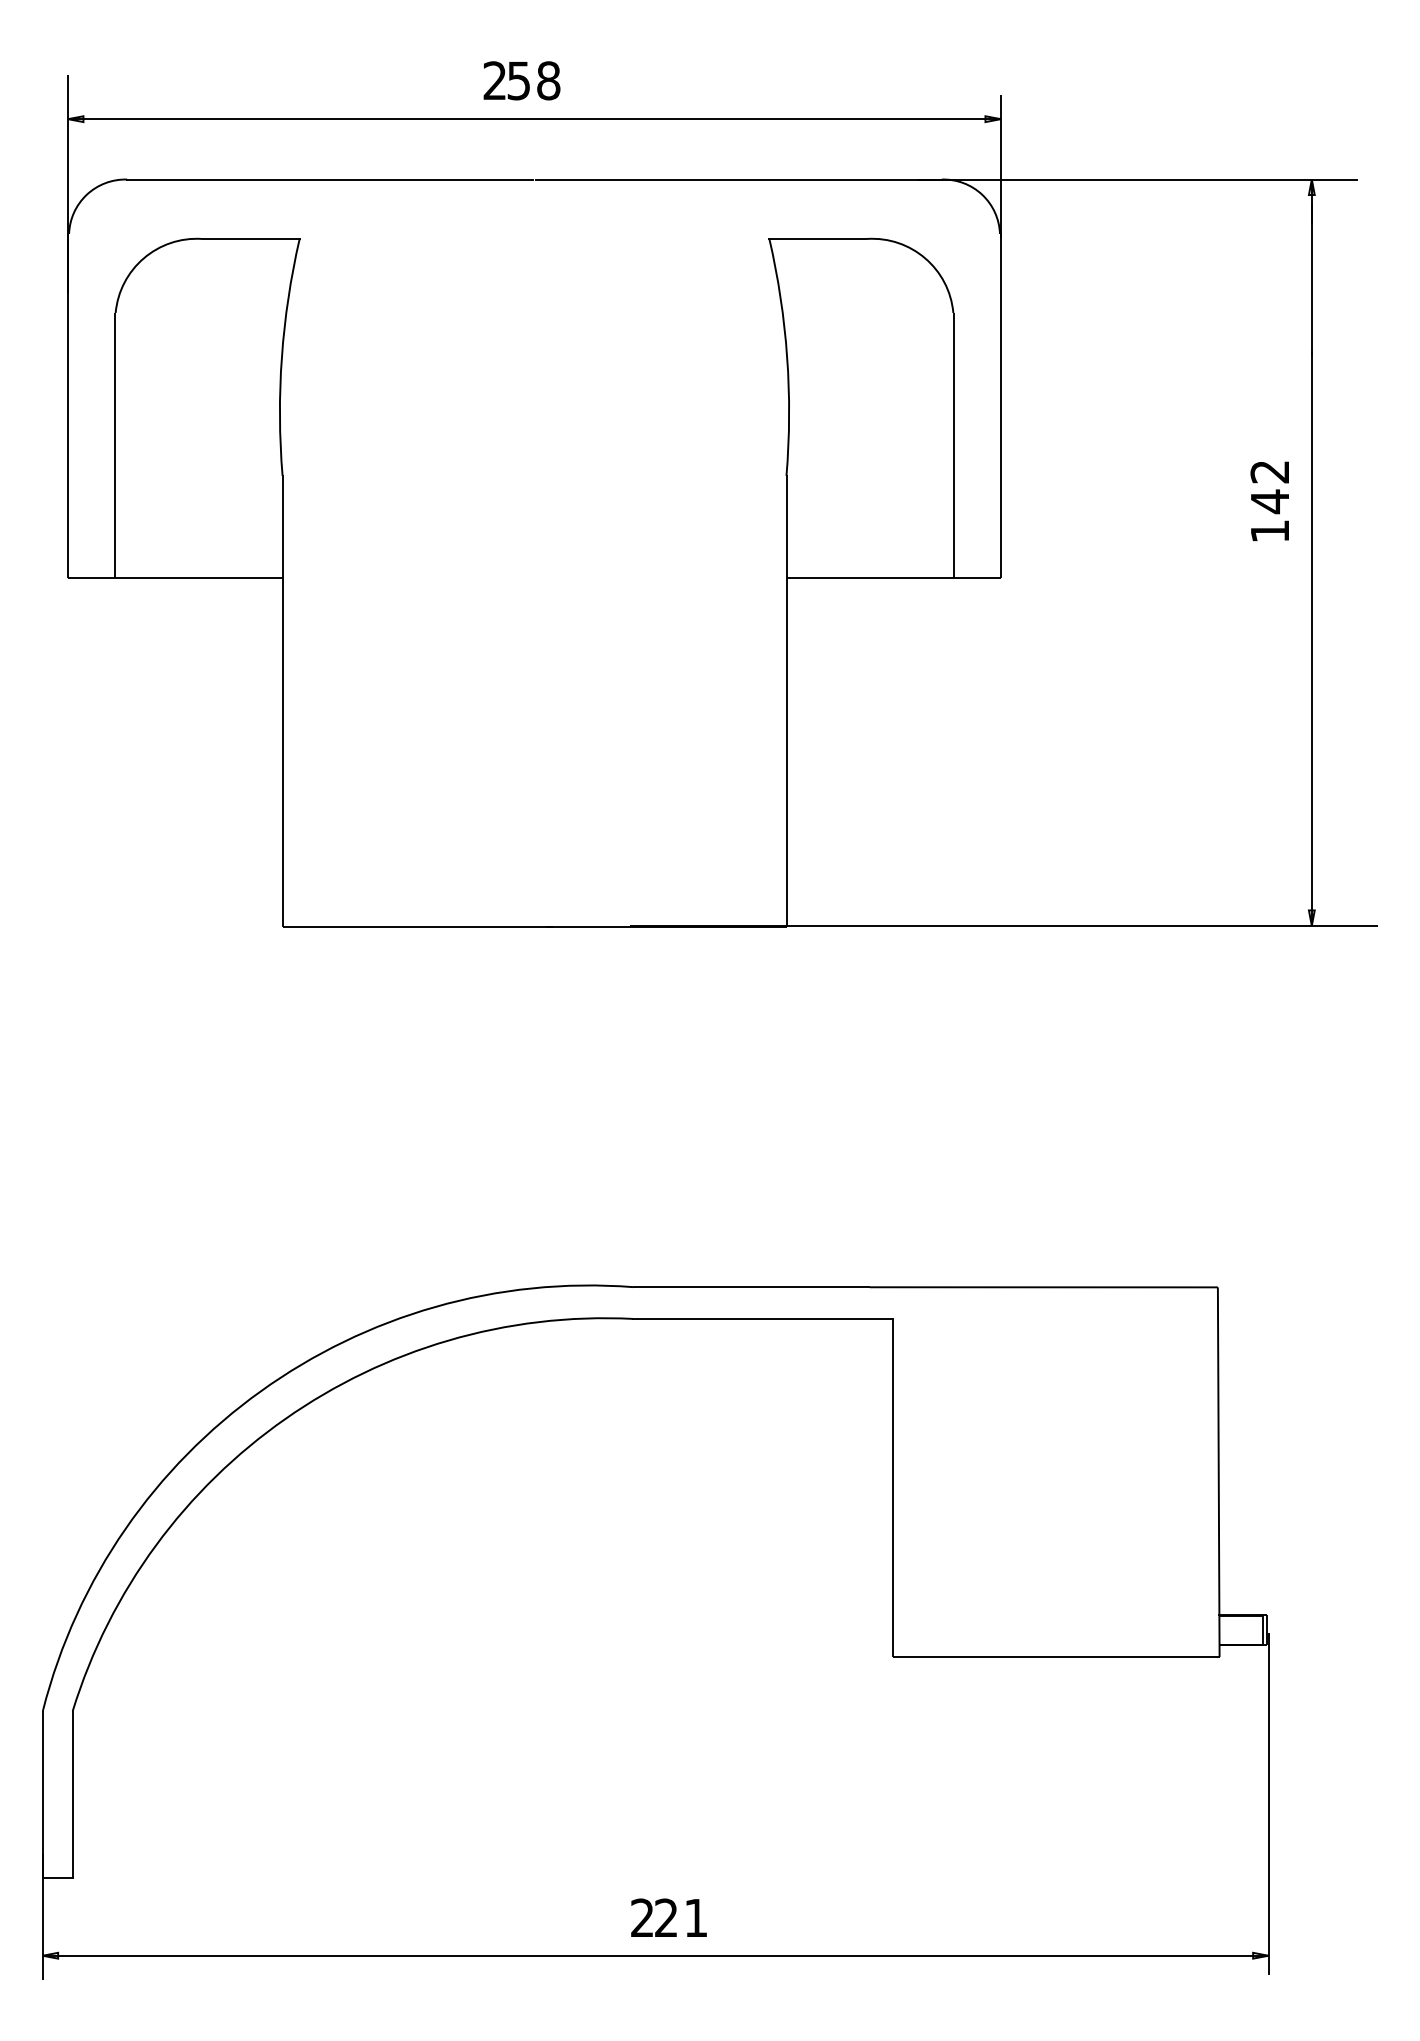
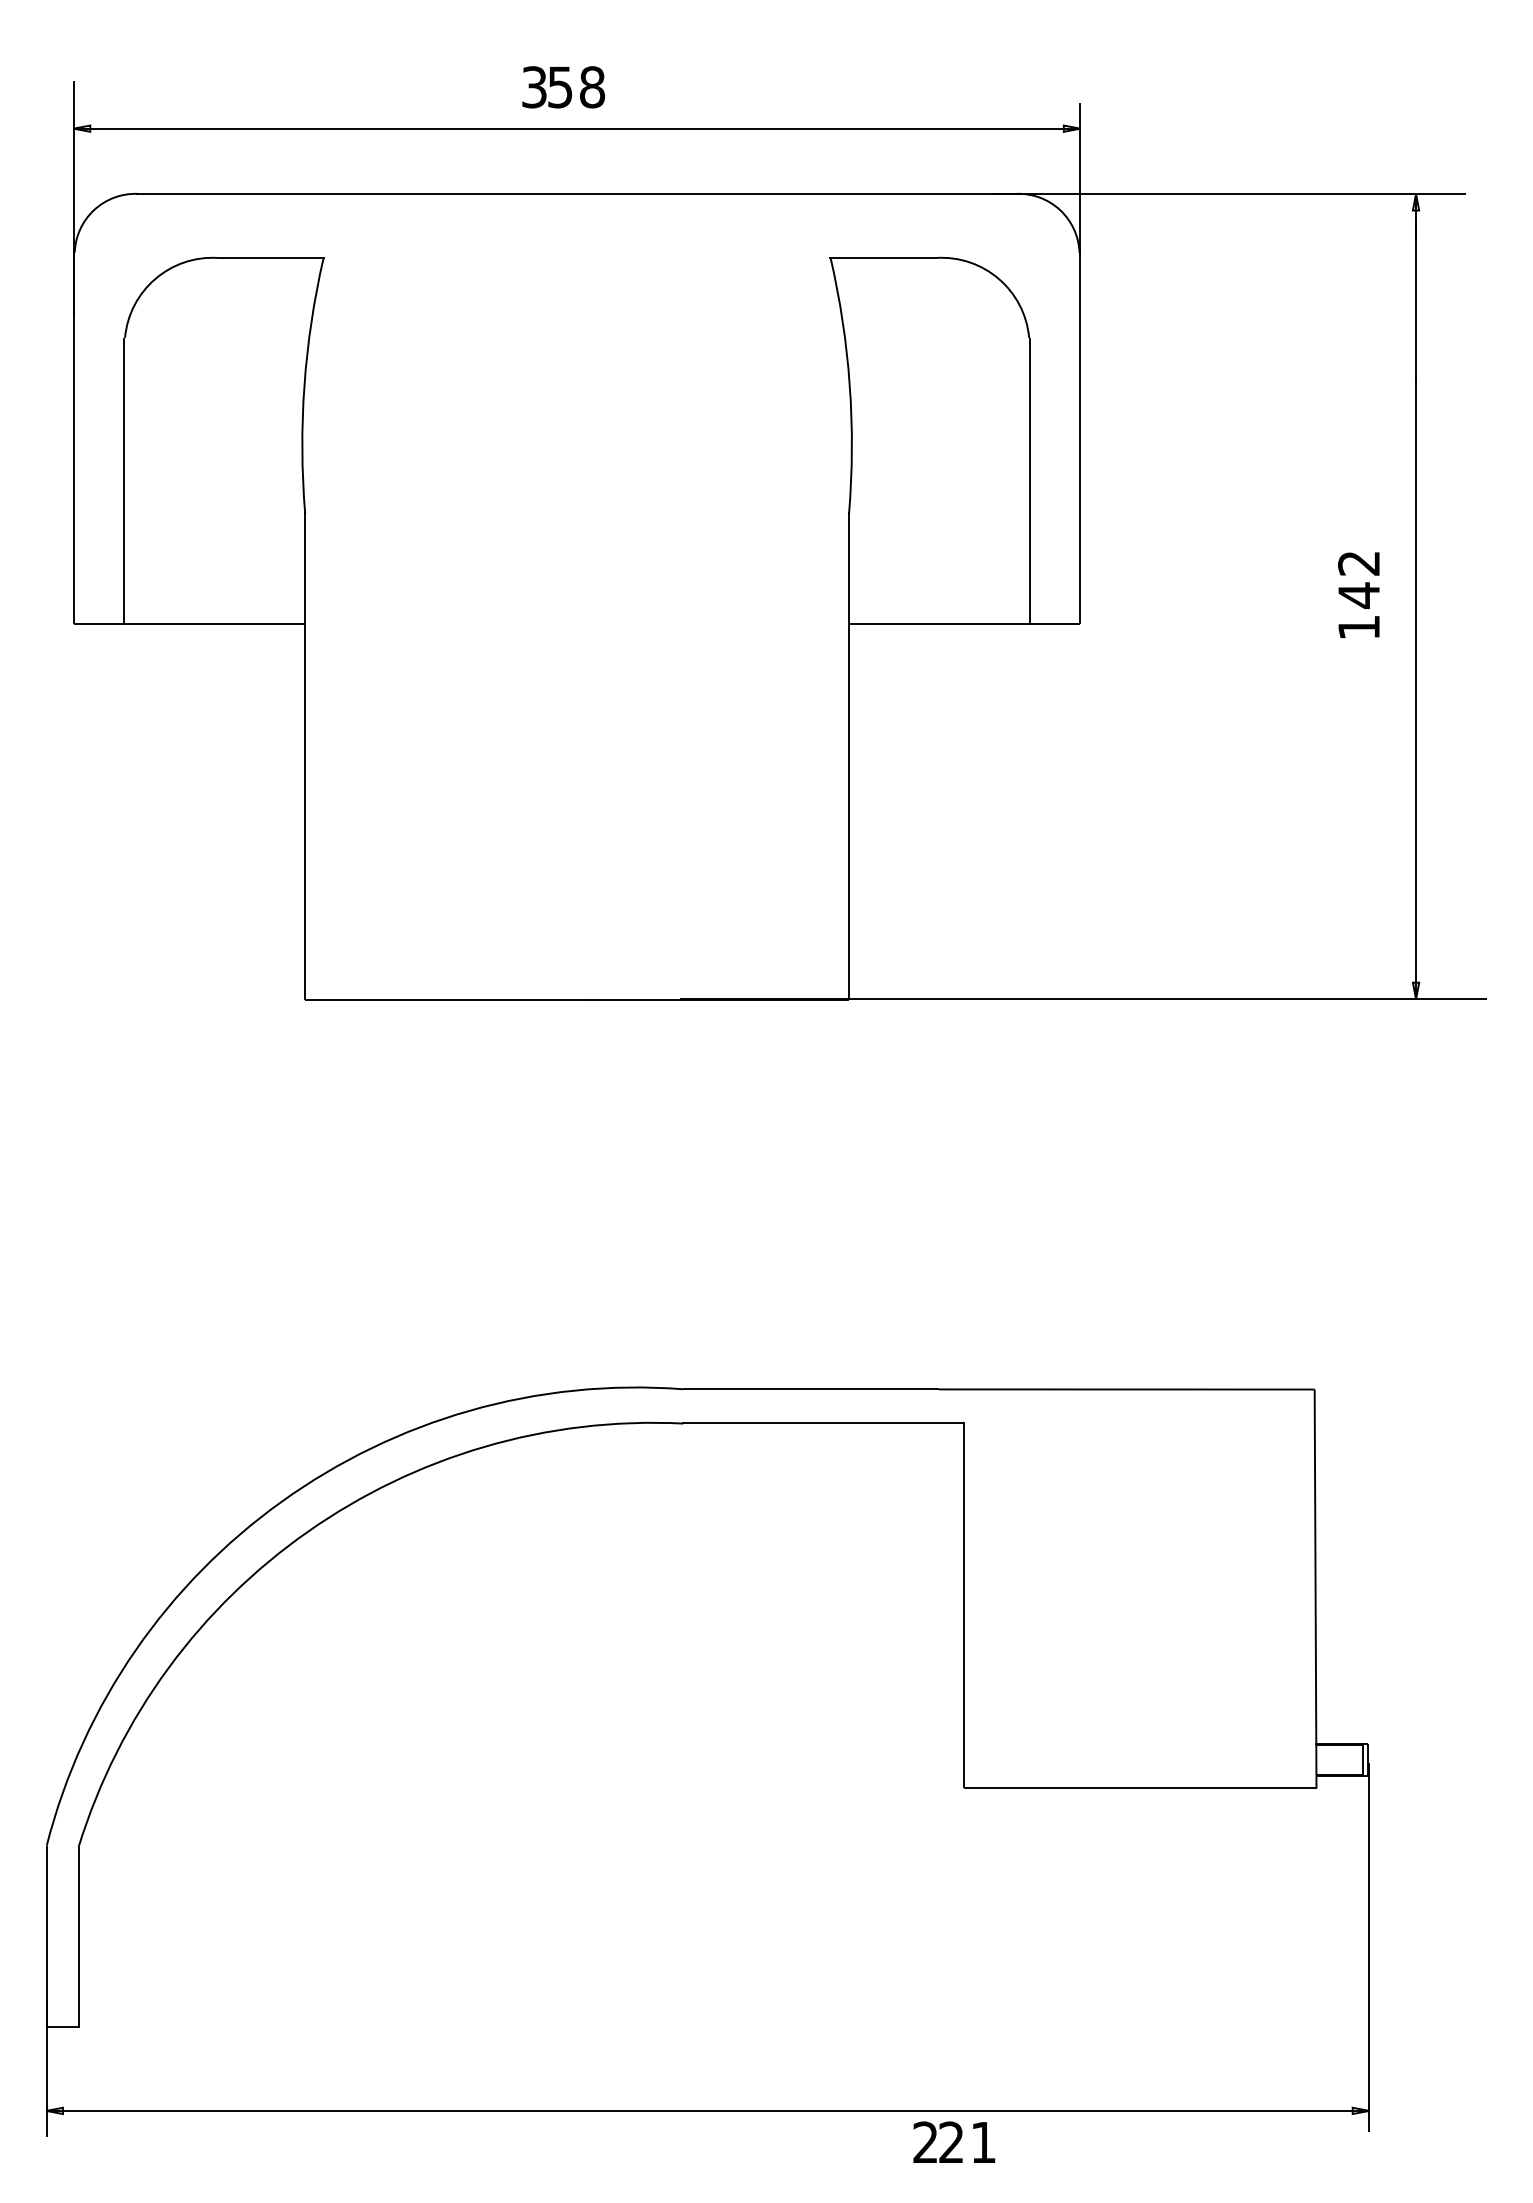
text: (494, 80) -> (533, 86), 2 -> 3
text: (1269, 501) -> (1358, 595), moved
text: (668, 1917) -> (953, 2141), moved

